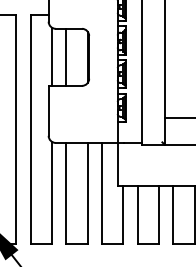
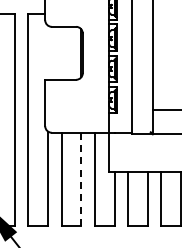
line: (52, 56) -> (48, 52), removed
line: (66, 56) -> (61, 52), removed
line: (87, 193) -> (81, 179), solid -> dashed

